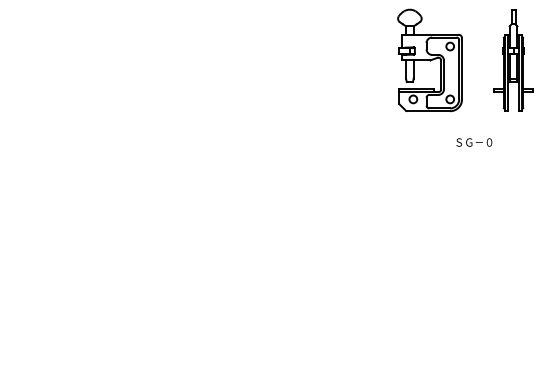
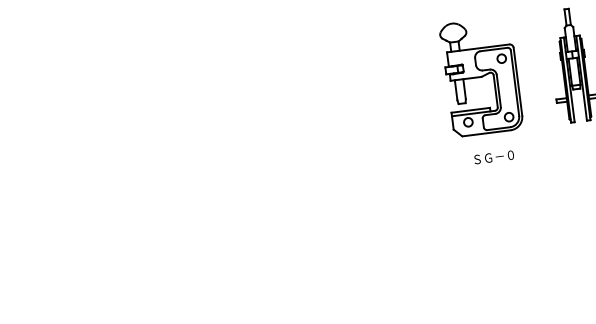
text: (474, 142) -> (494, 157), moved

